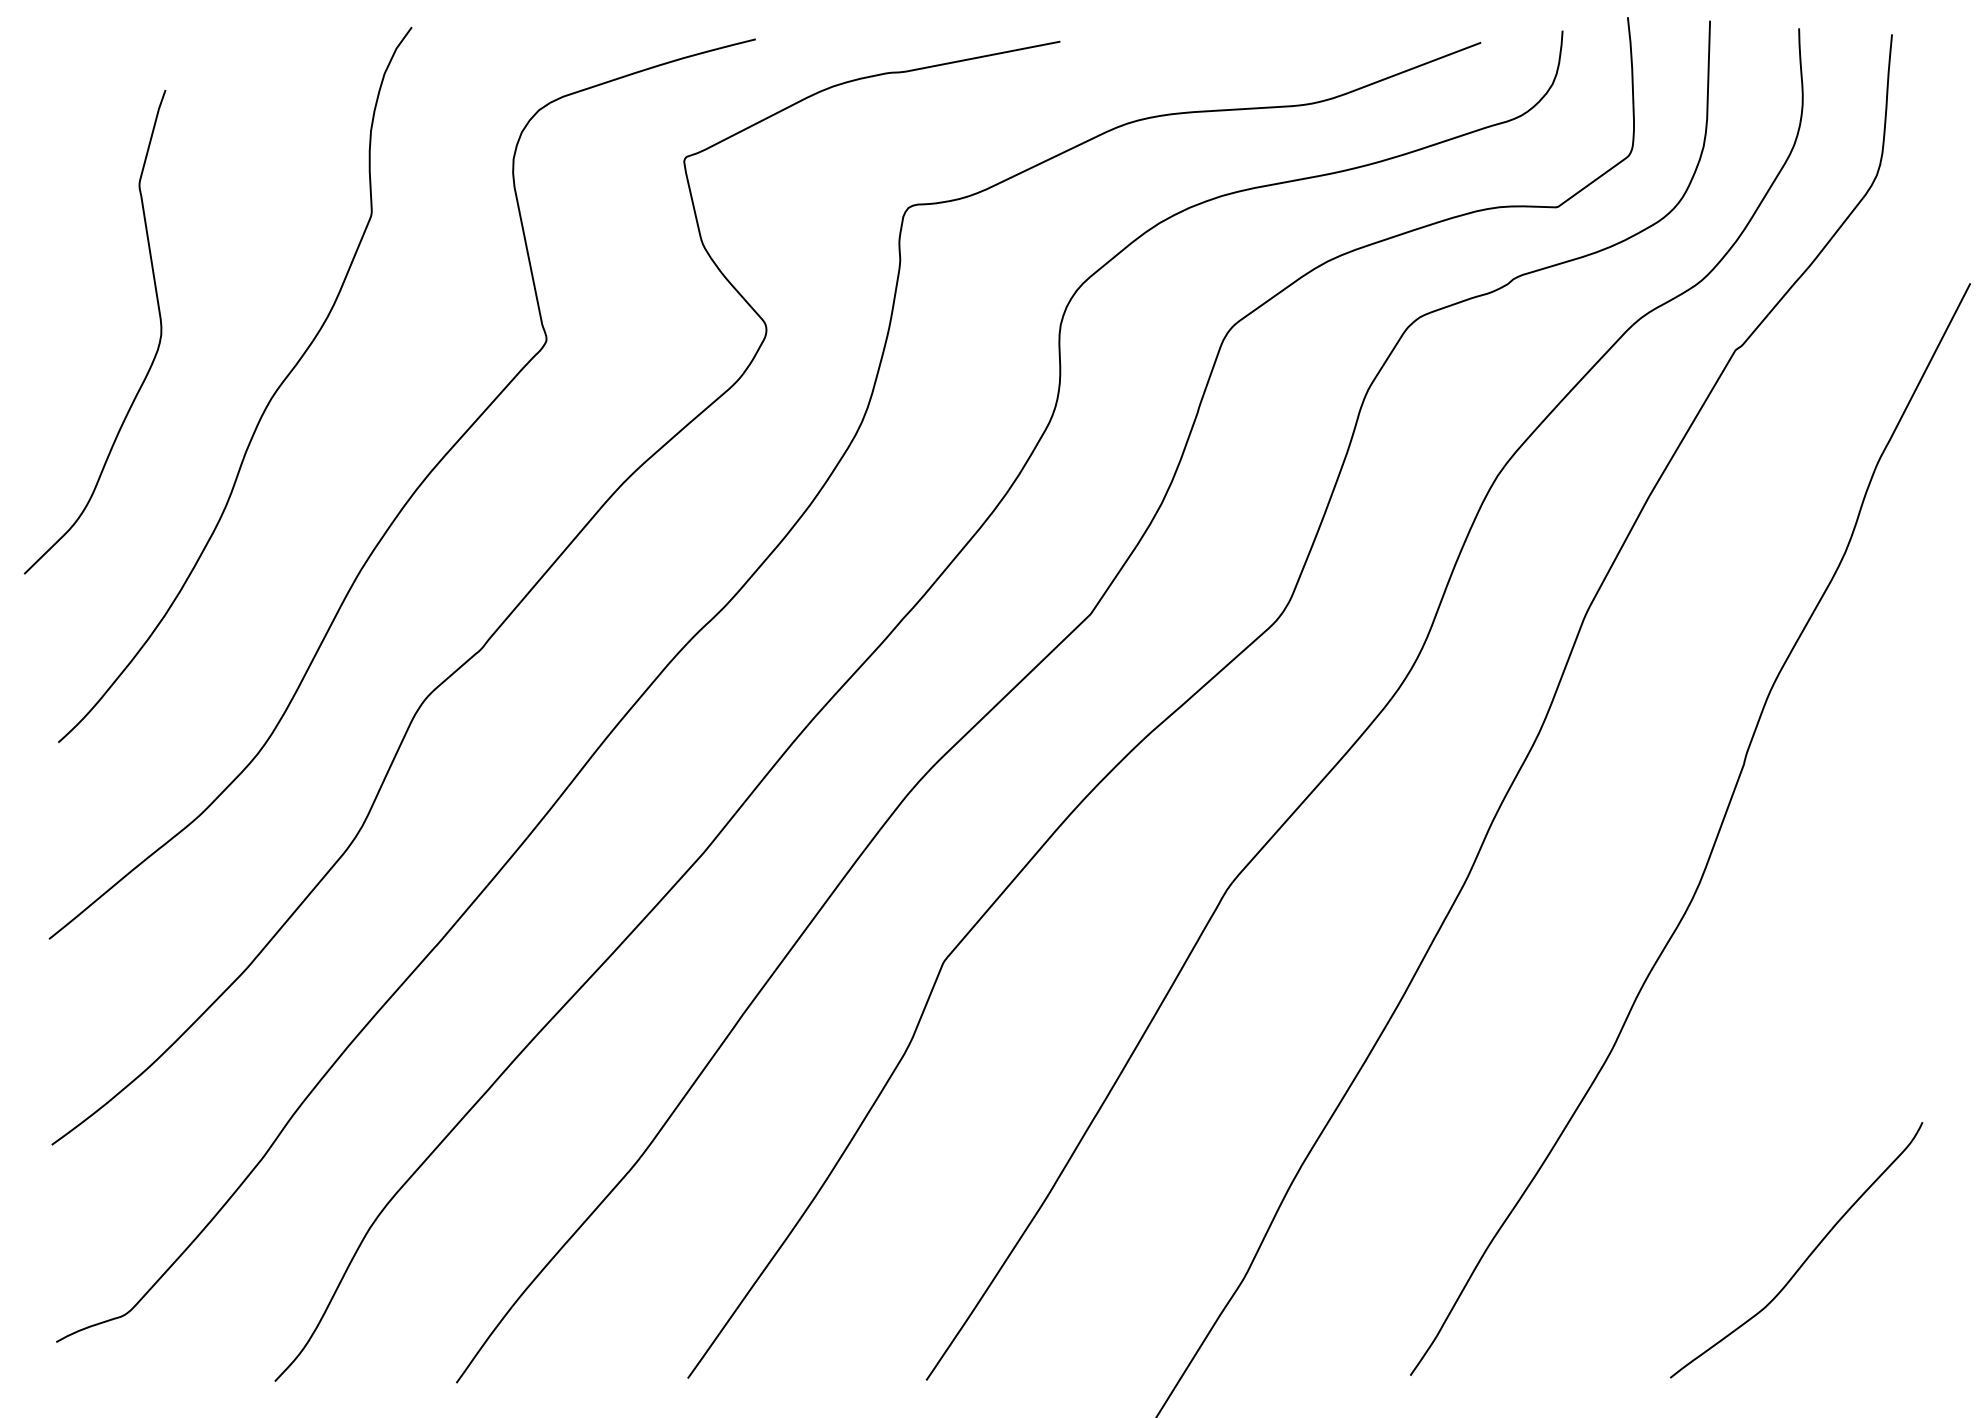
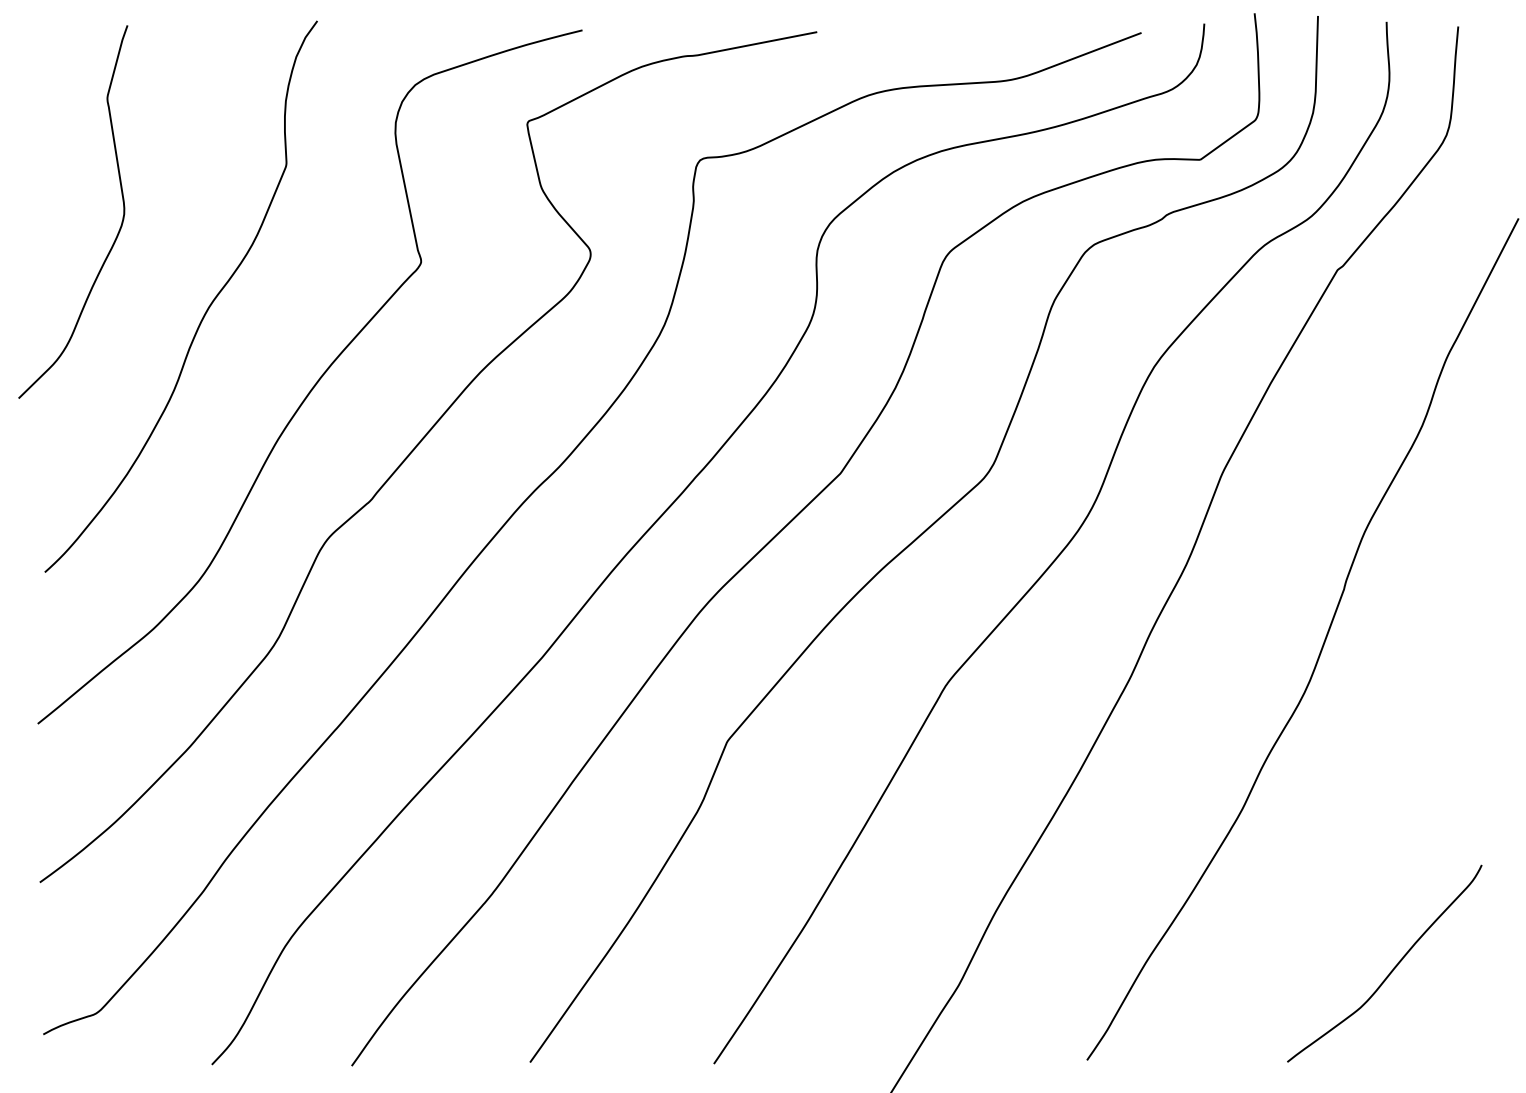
curve: (153, 356) -> (118, 230), moved

